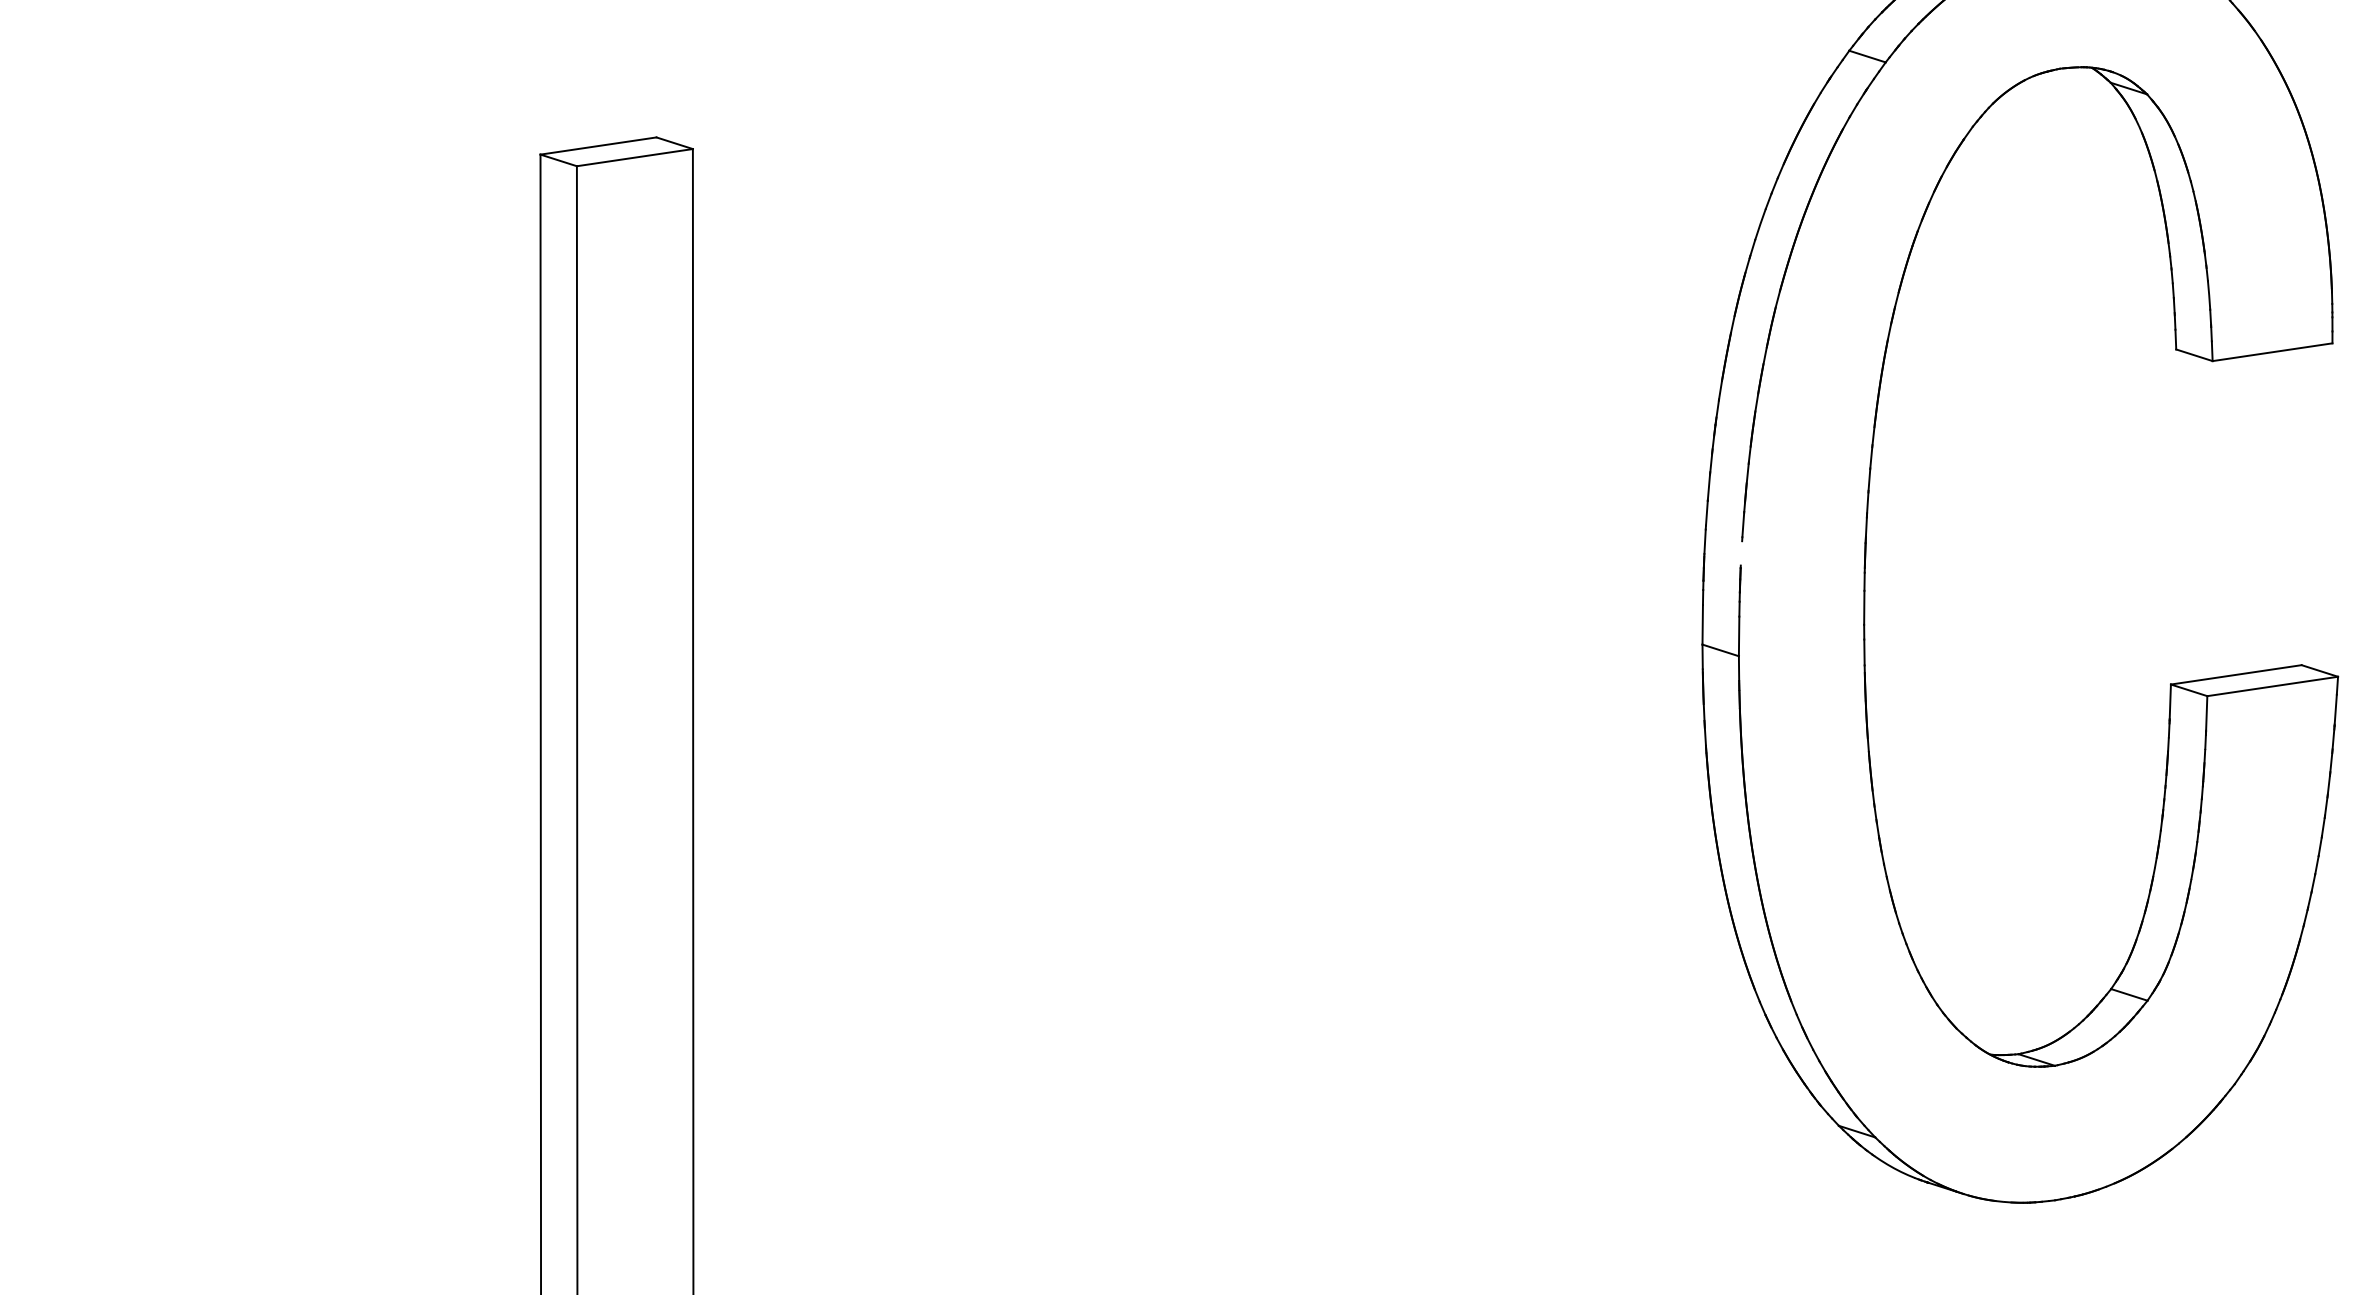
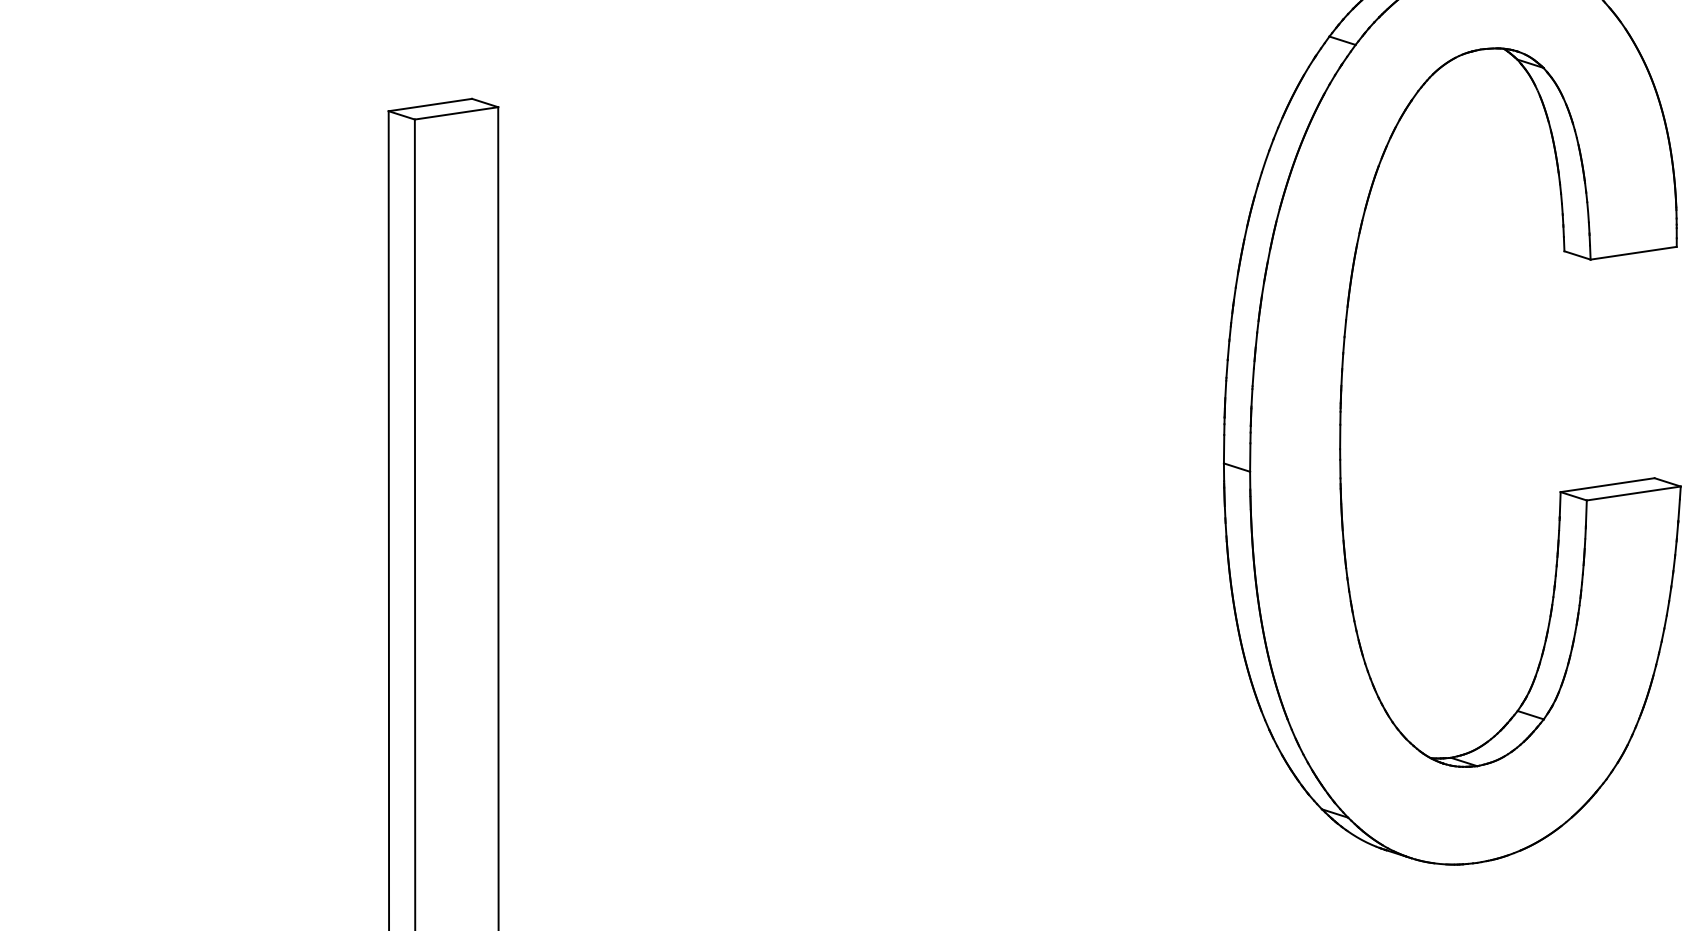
line: (1741, 553) -> (1251, 397), added

